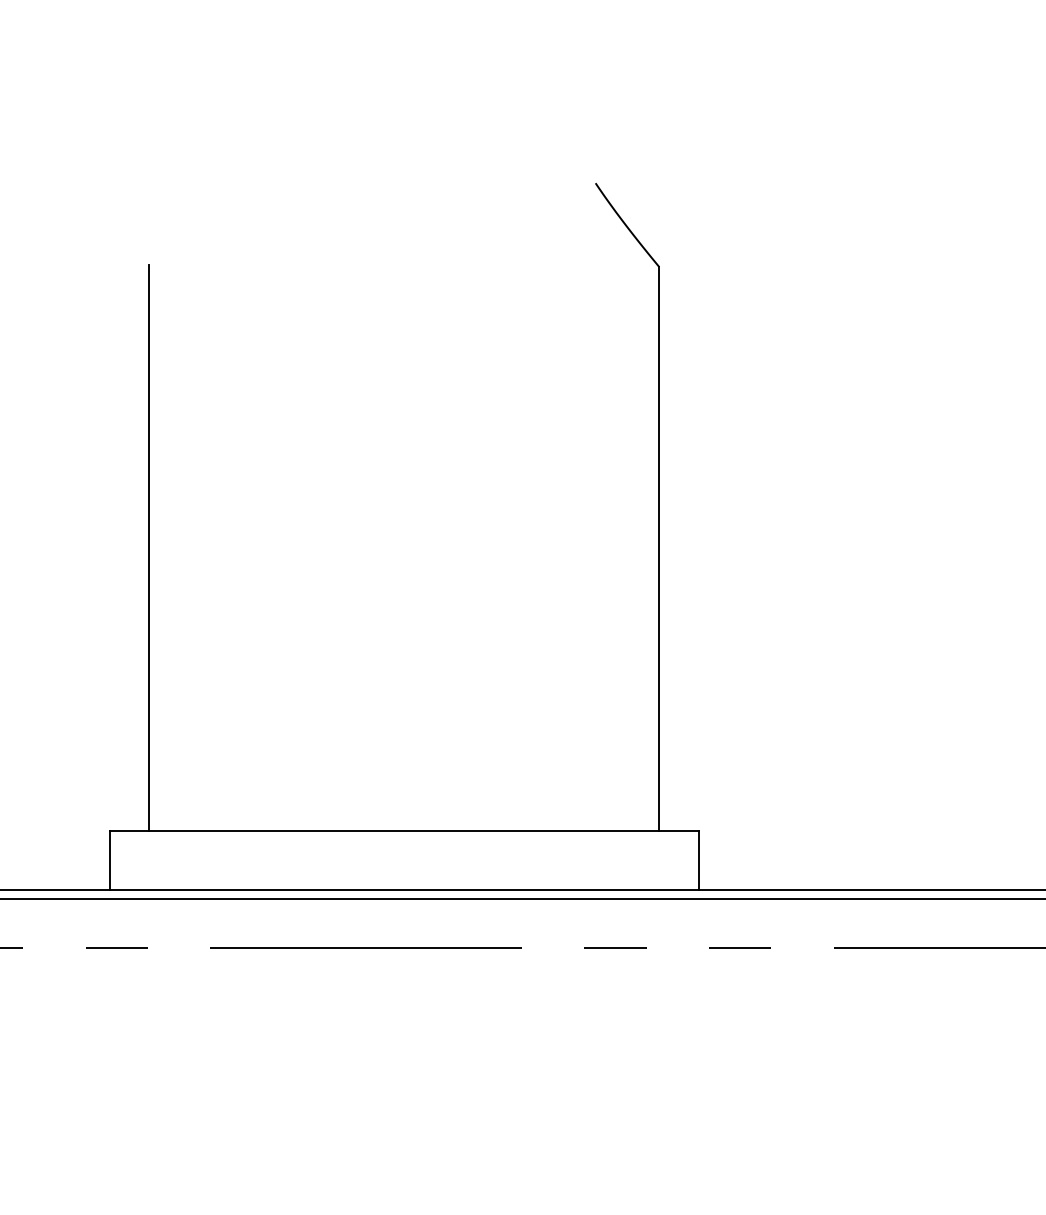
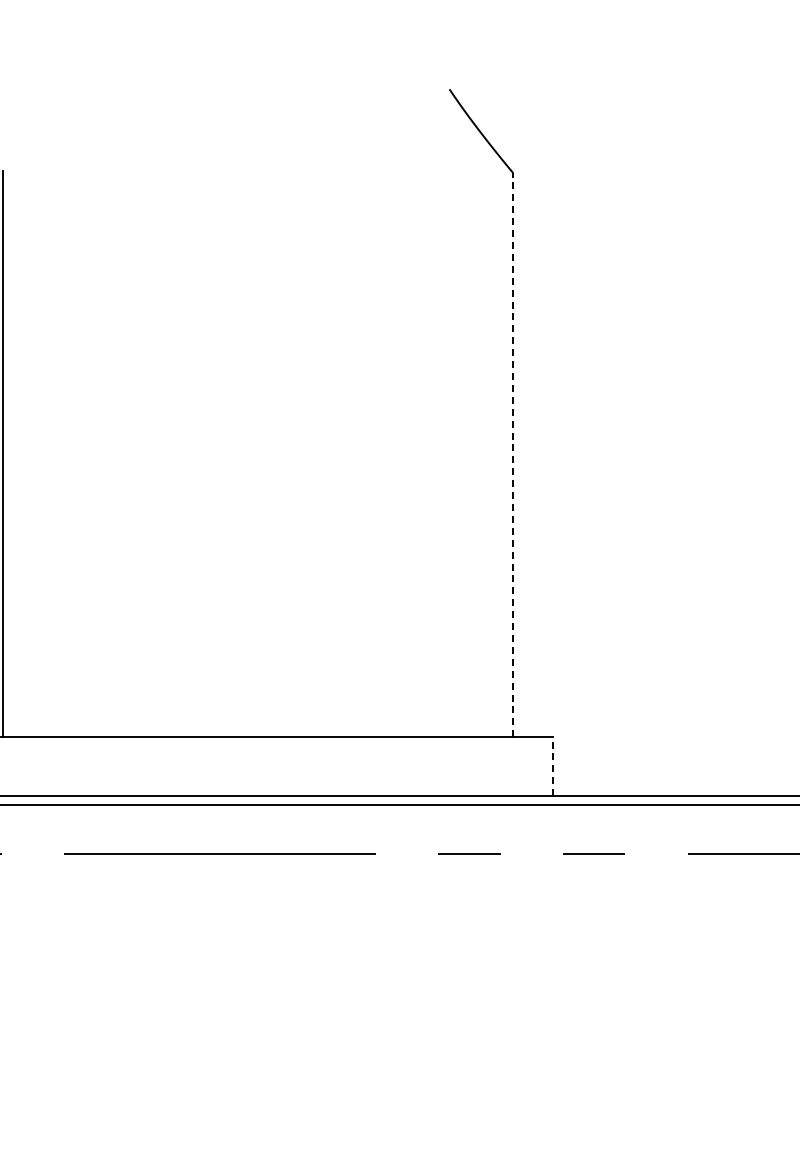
line: (659, 548) -> (513, 454), solid -> dashed
line: (698, 860) -> (552, 766), solid -> dashed

